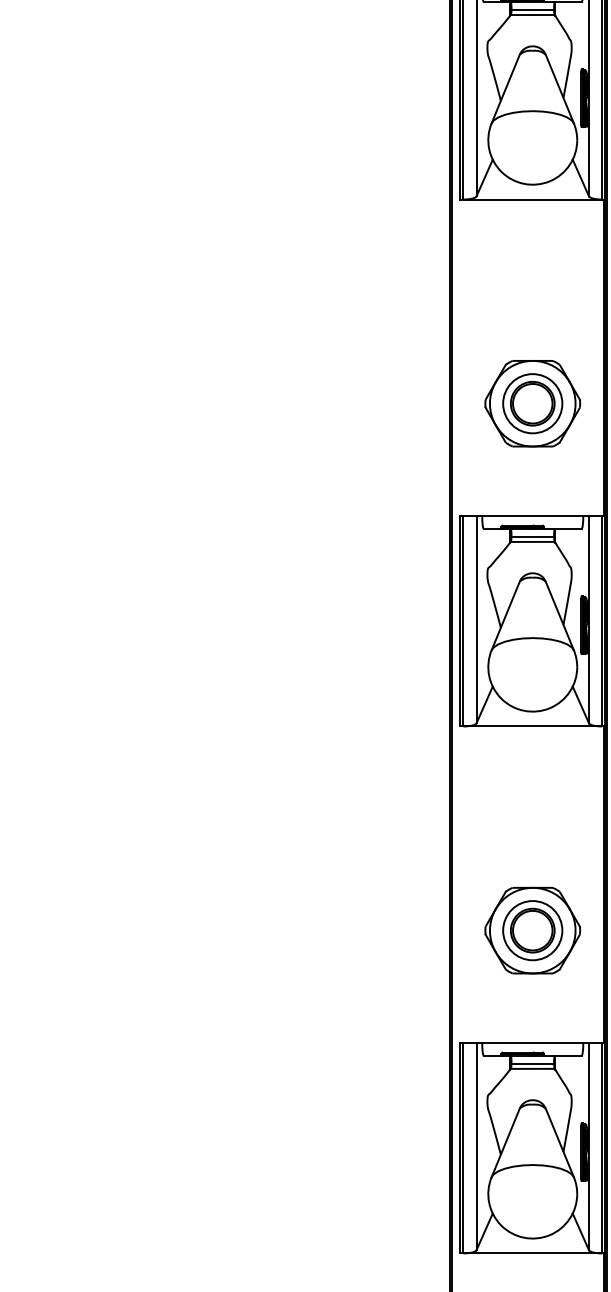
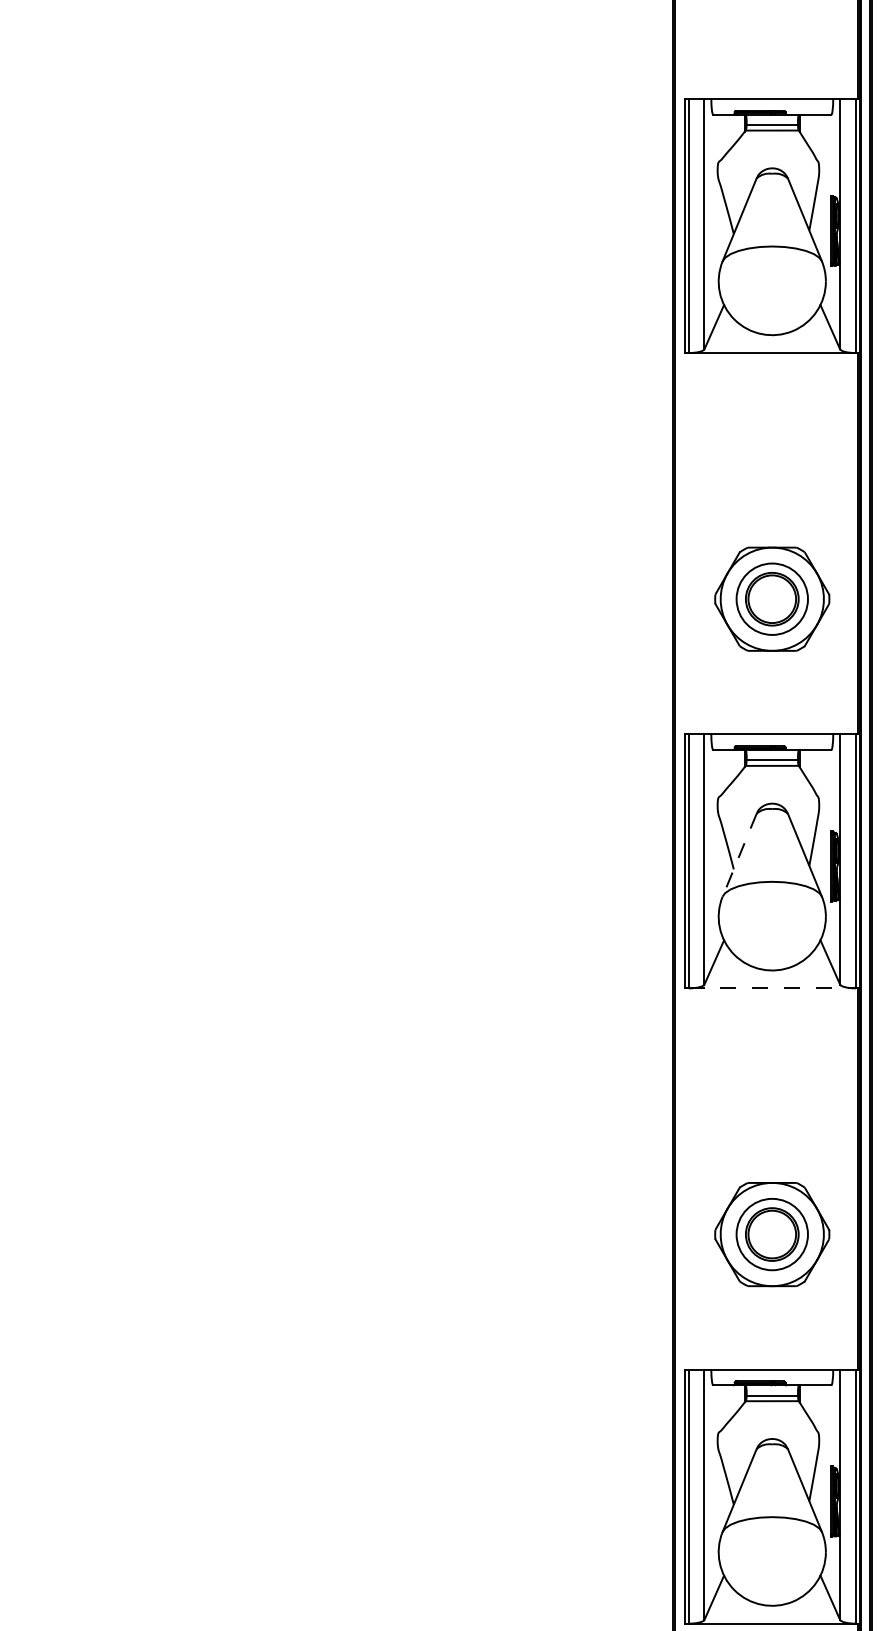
line: (505, 616) -> (739, 855), solid -> dashed
line: (532, 726) -> (772, 988), solid -> dashed

